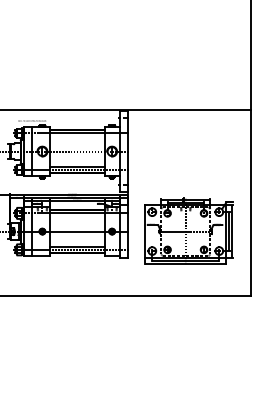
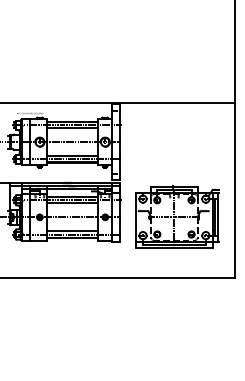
line: (76, 136) -> (71, 128), added
line: (76, 216) -> (71, 203), added

